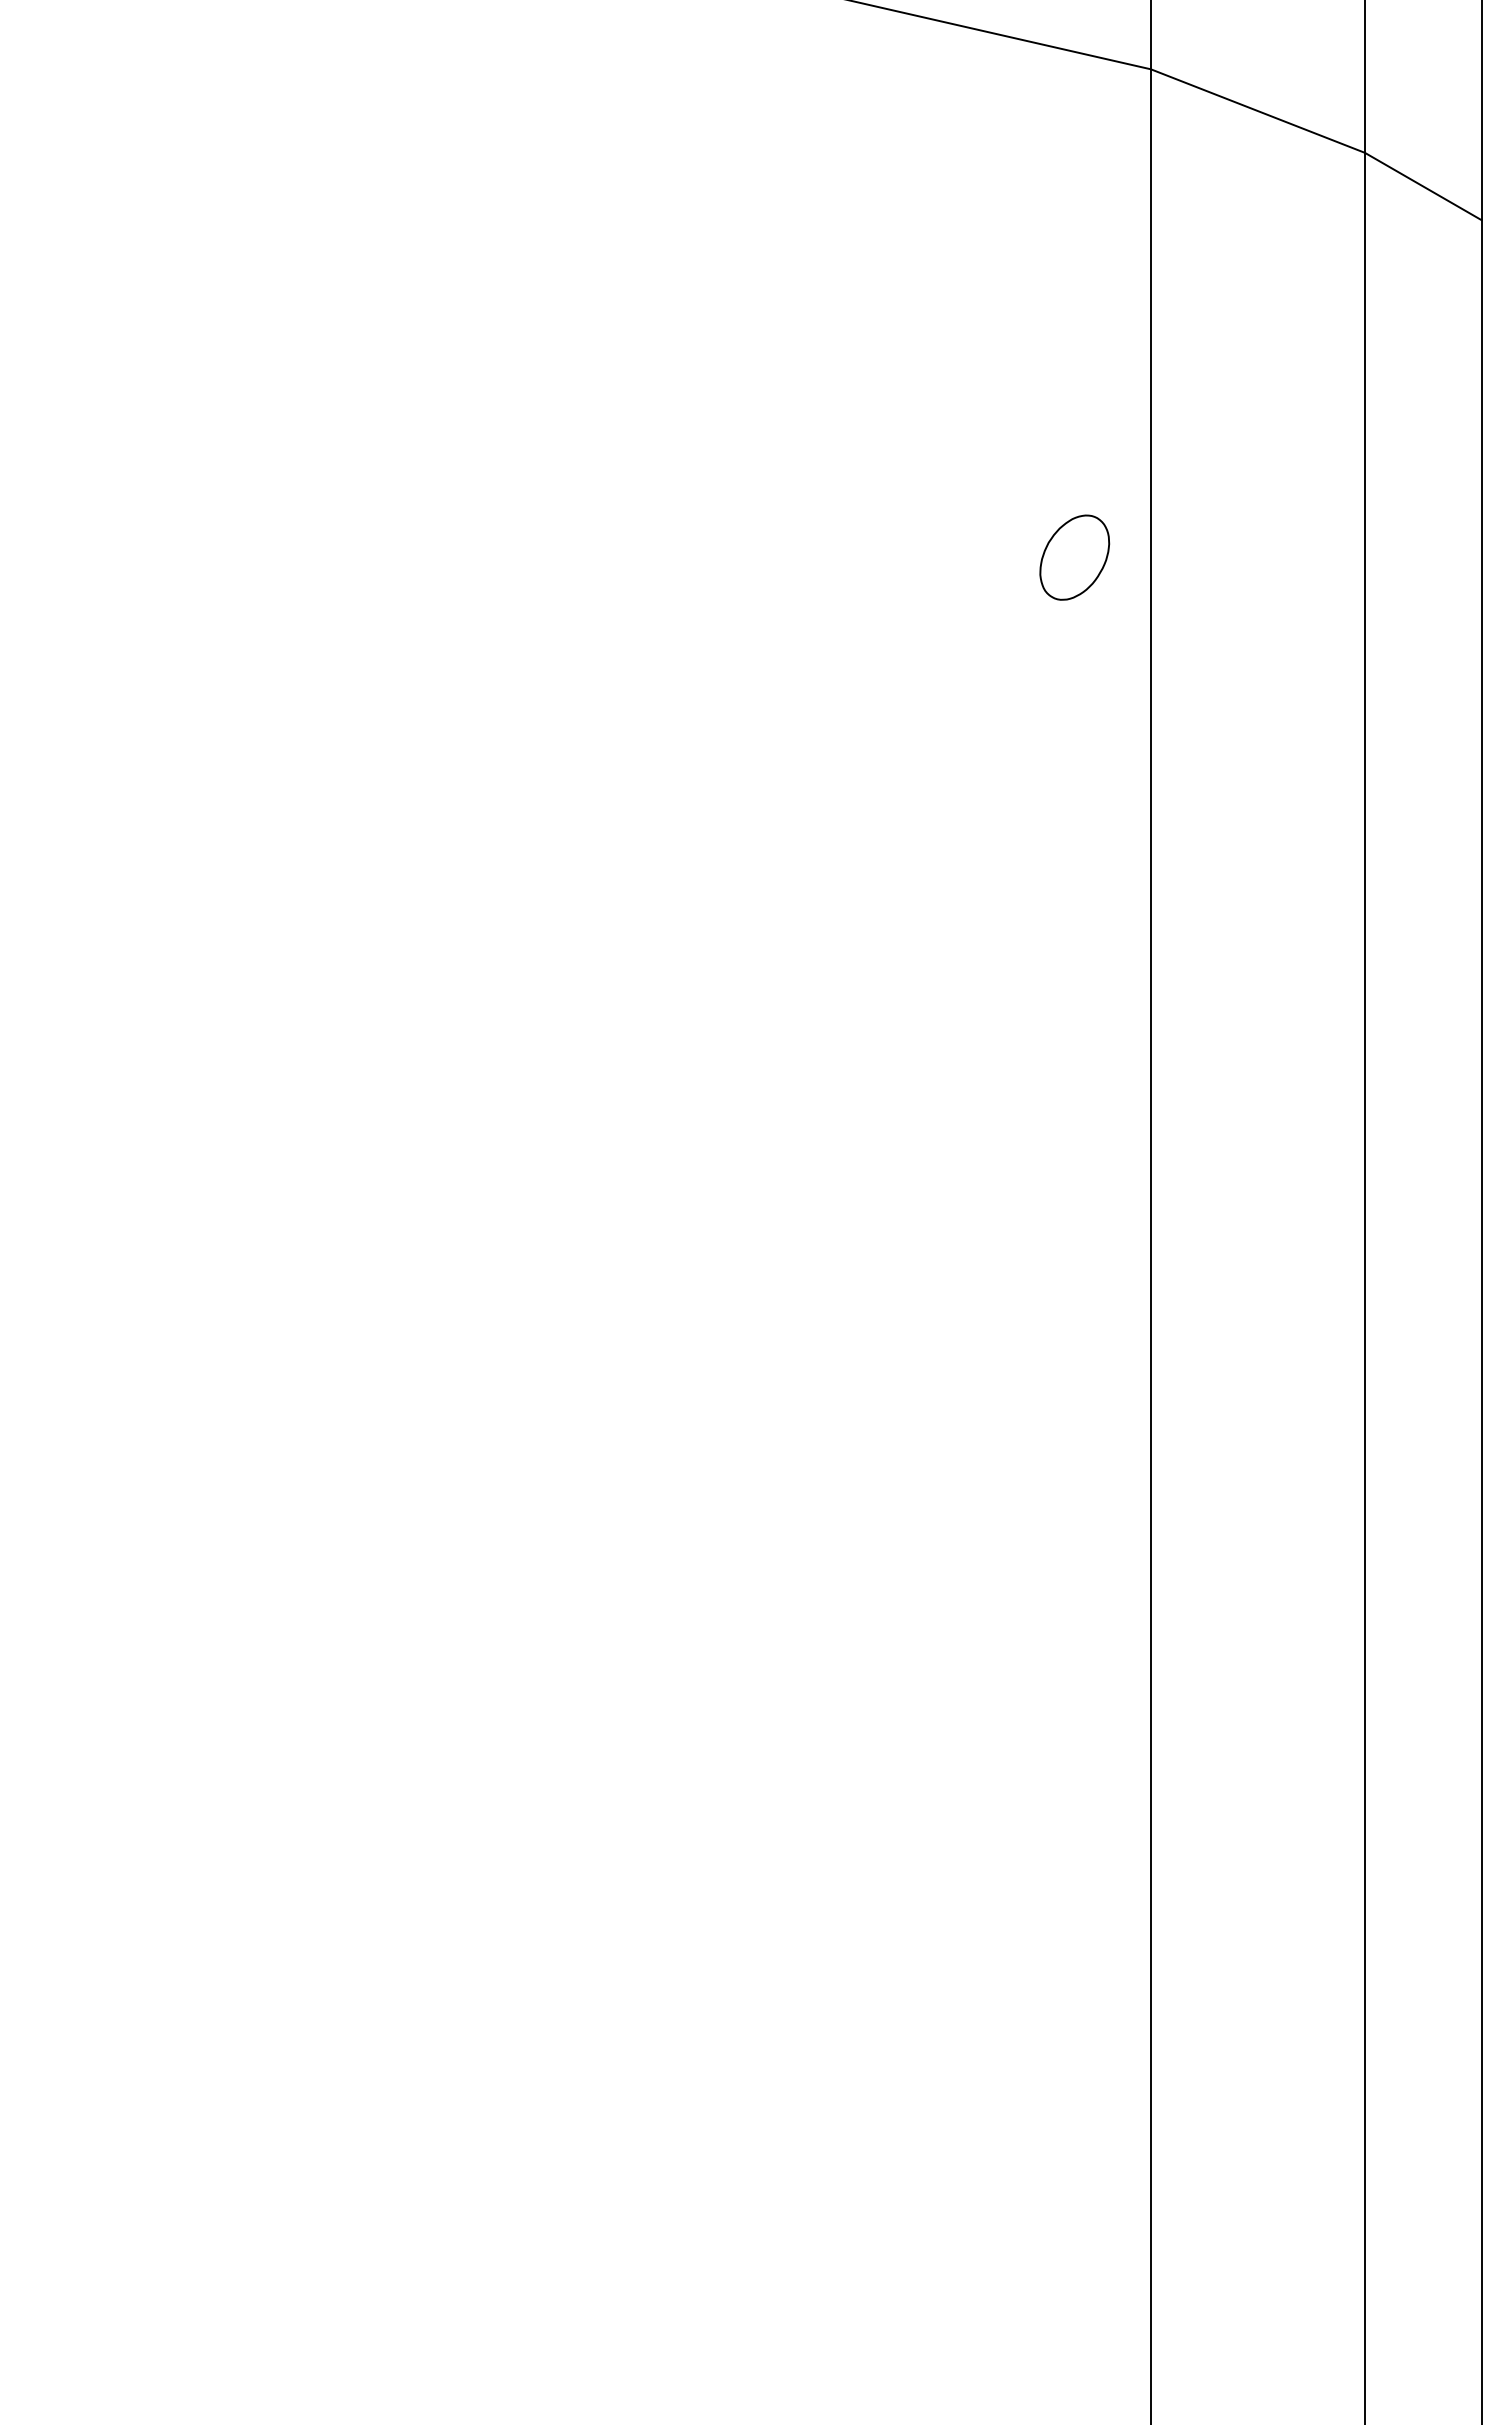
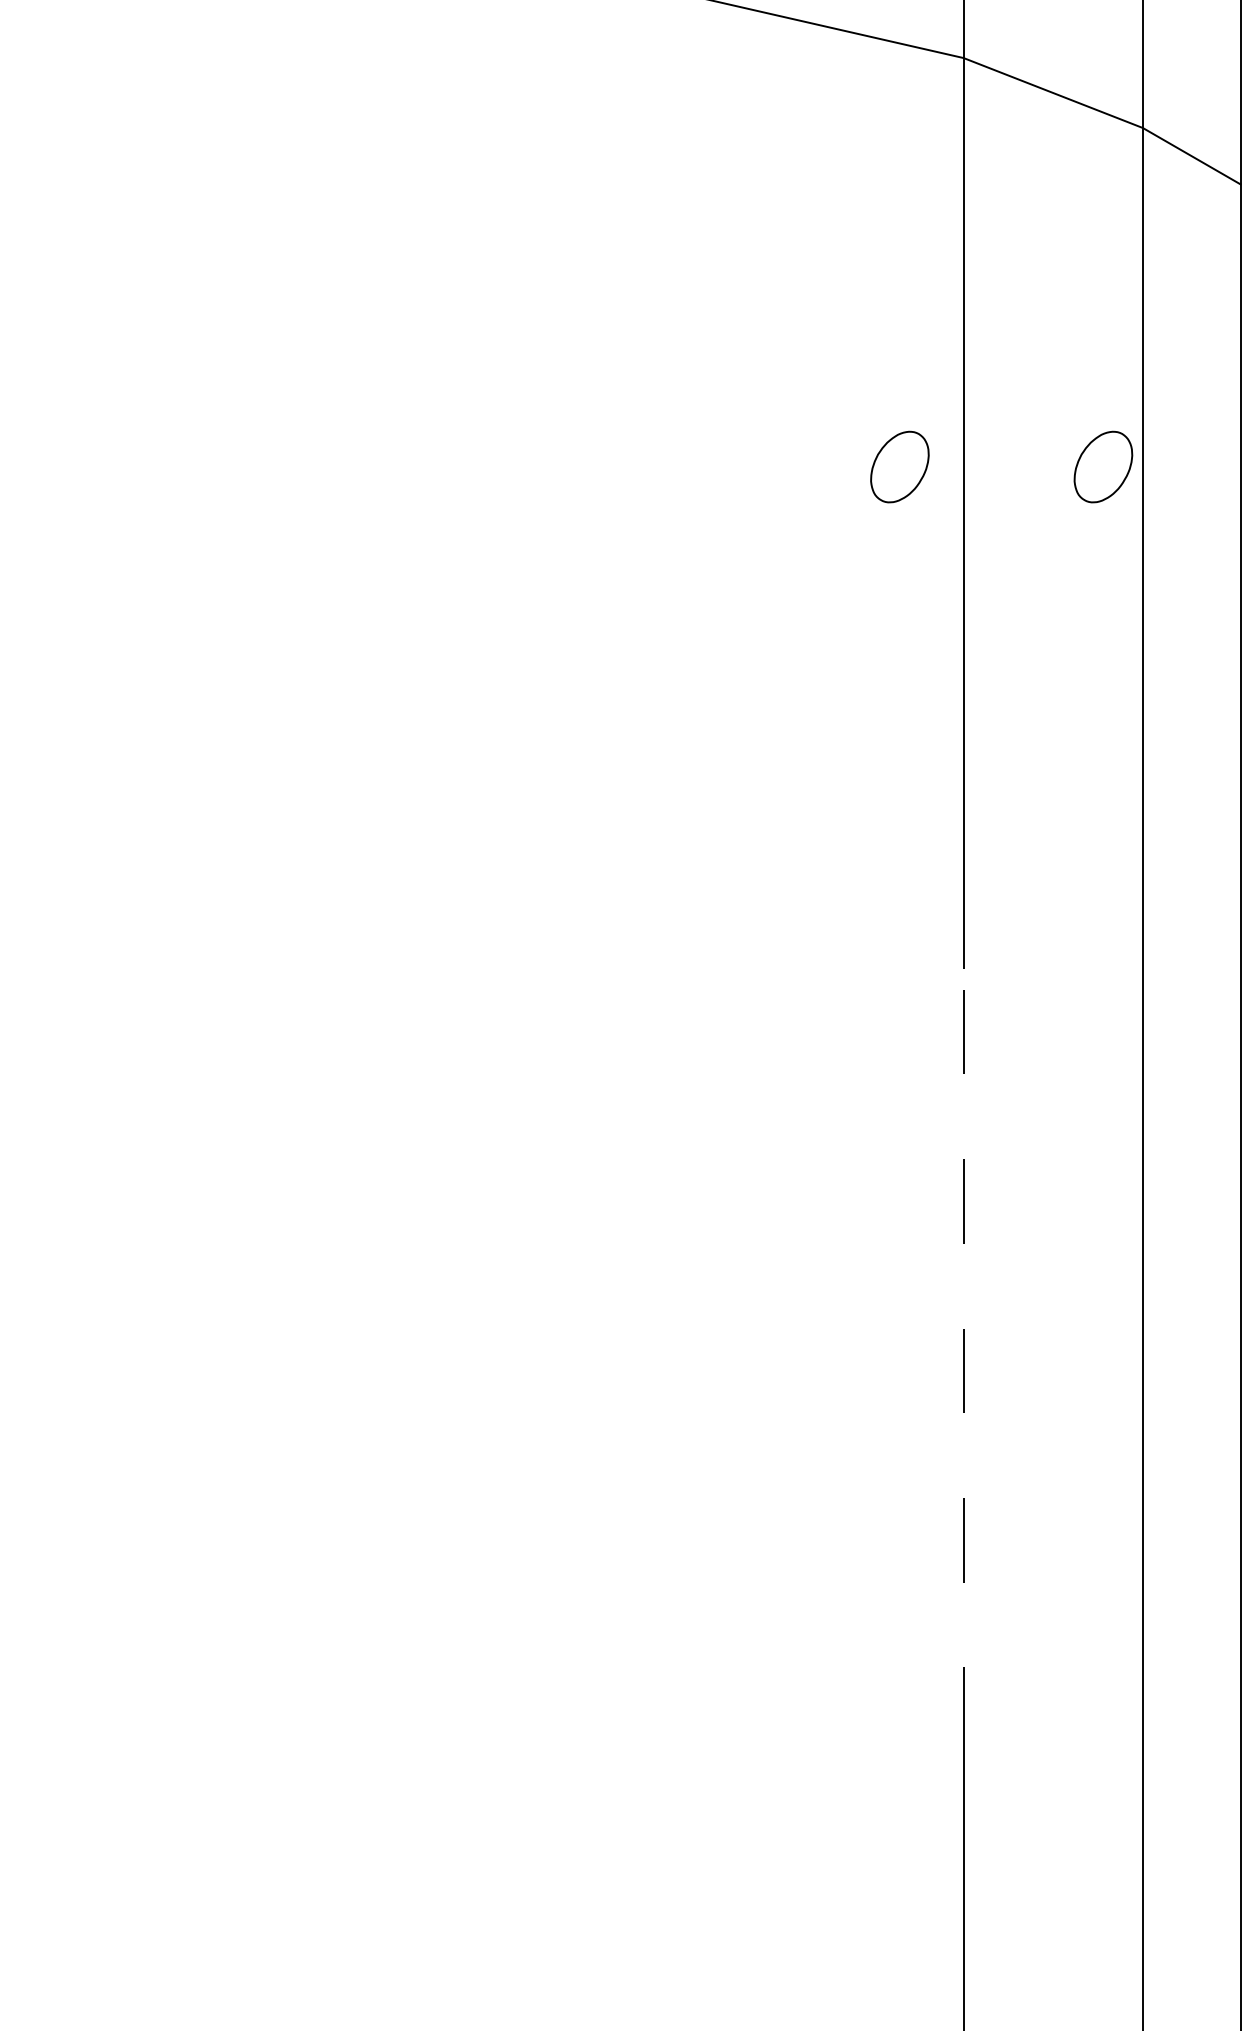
part: (1317, 557) -> (1103, 466), added
line: (1150, 1624) -> (963, 1360), solid -> dashed

